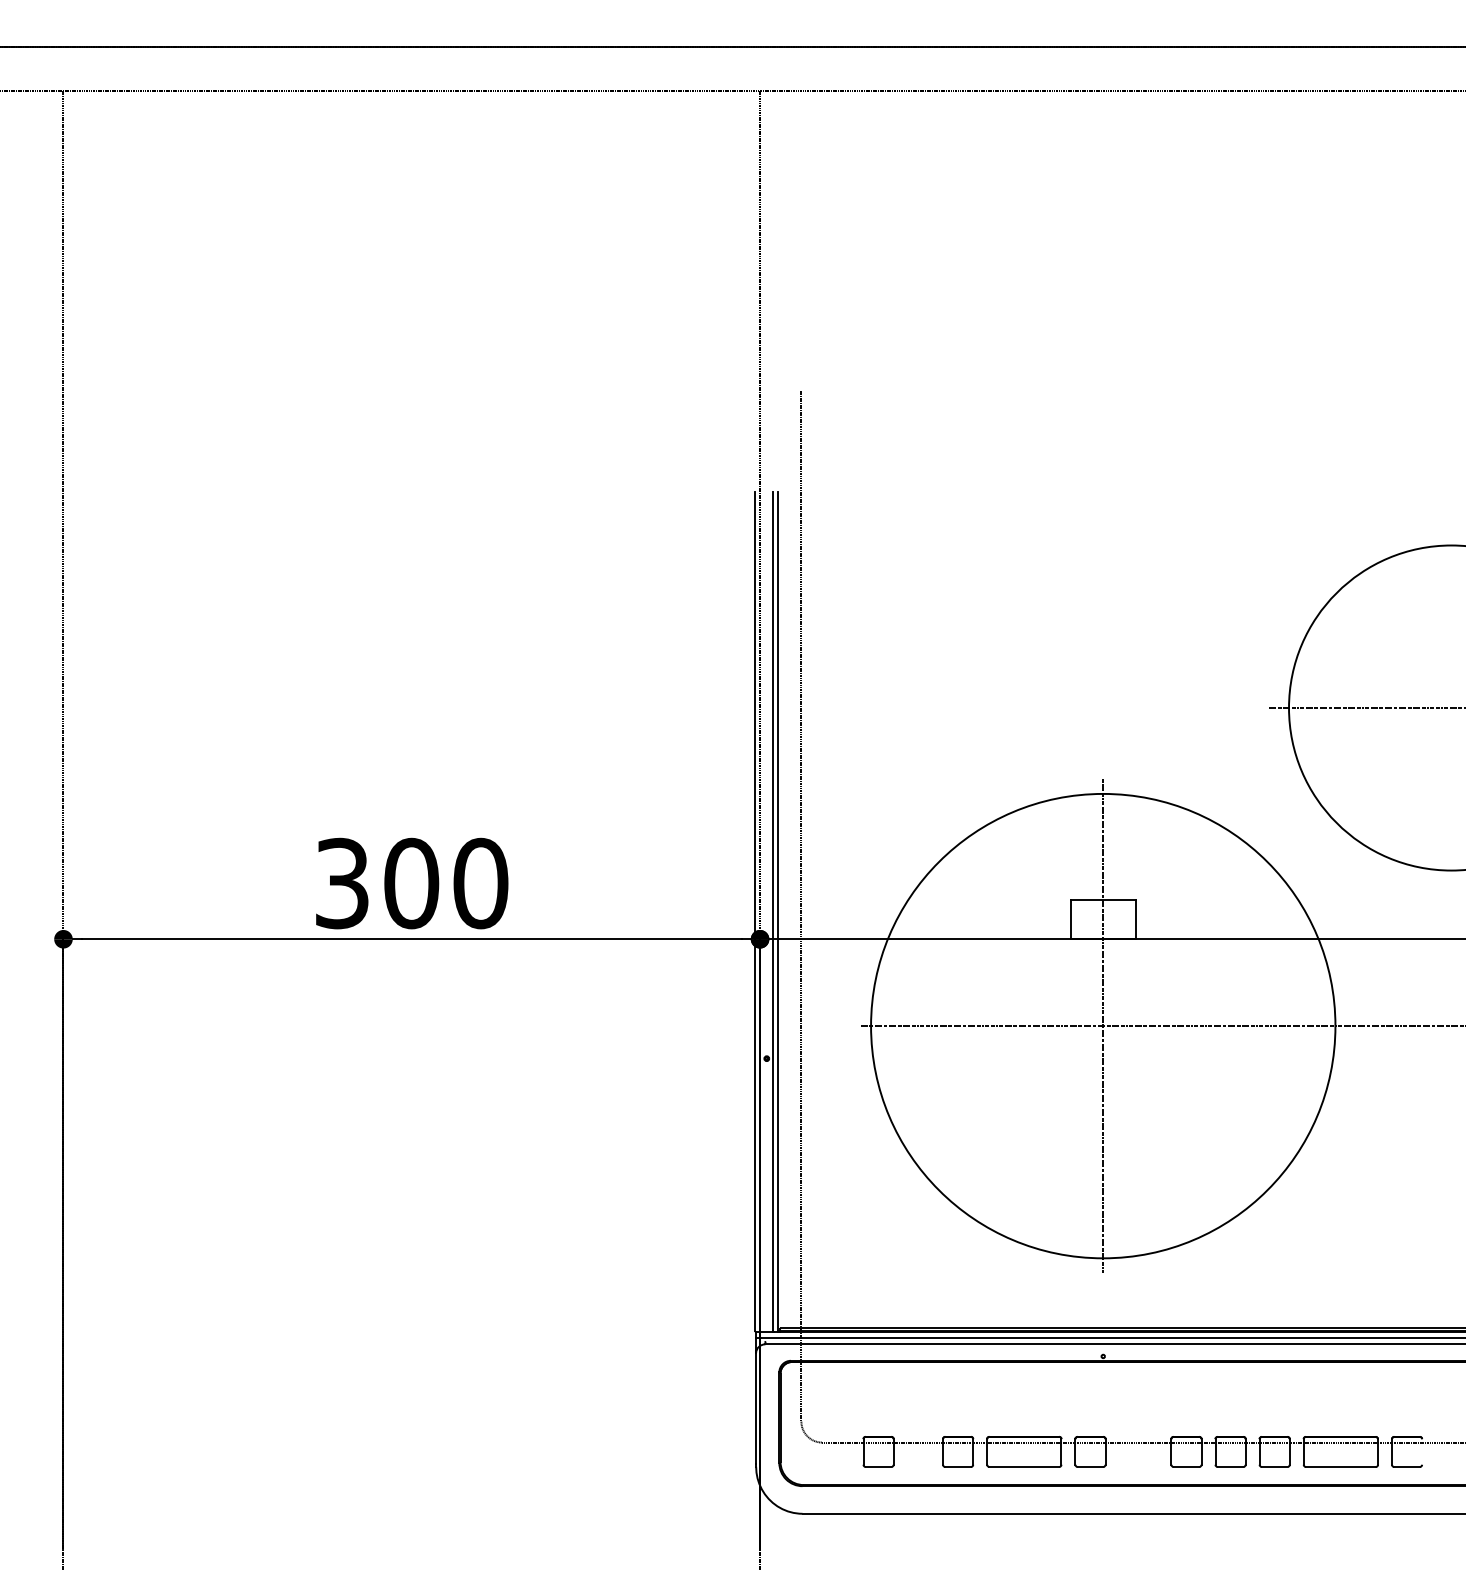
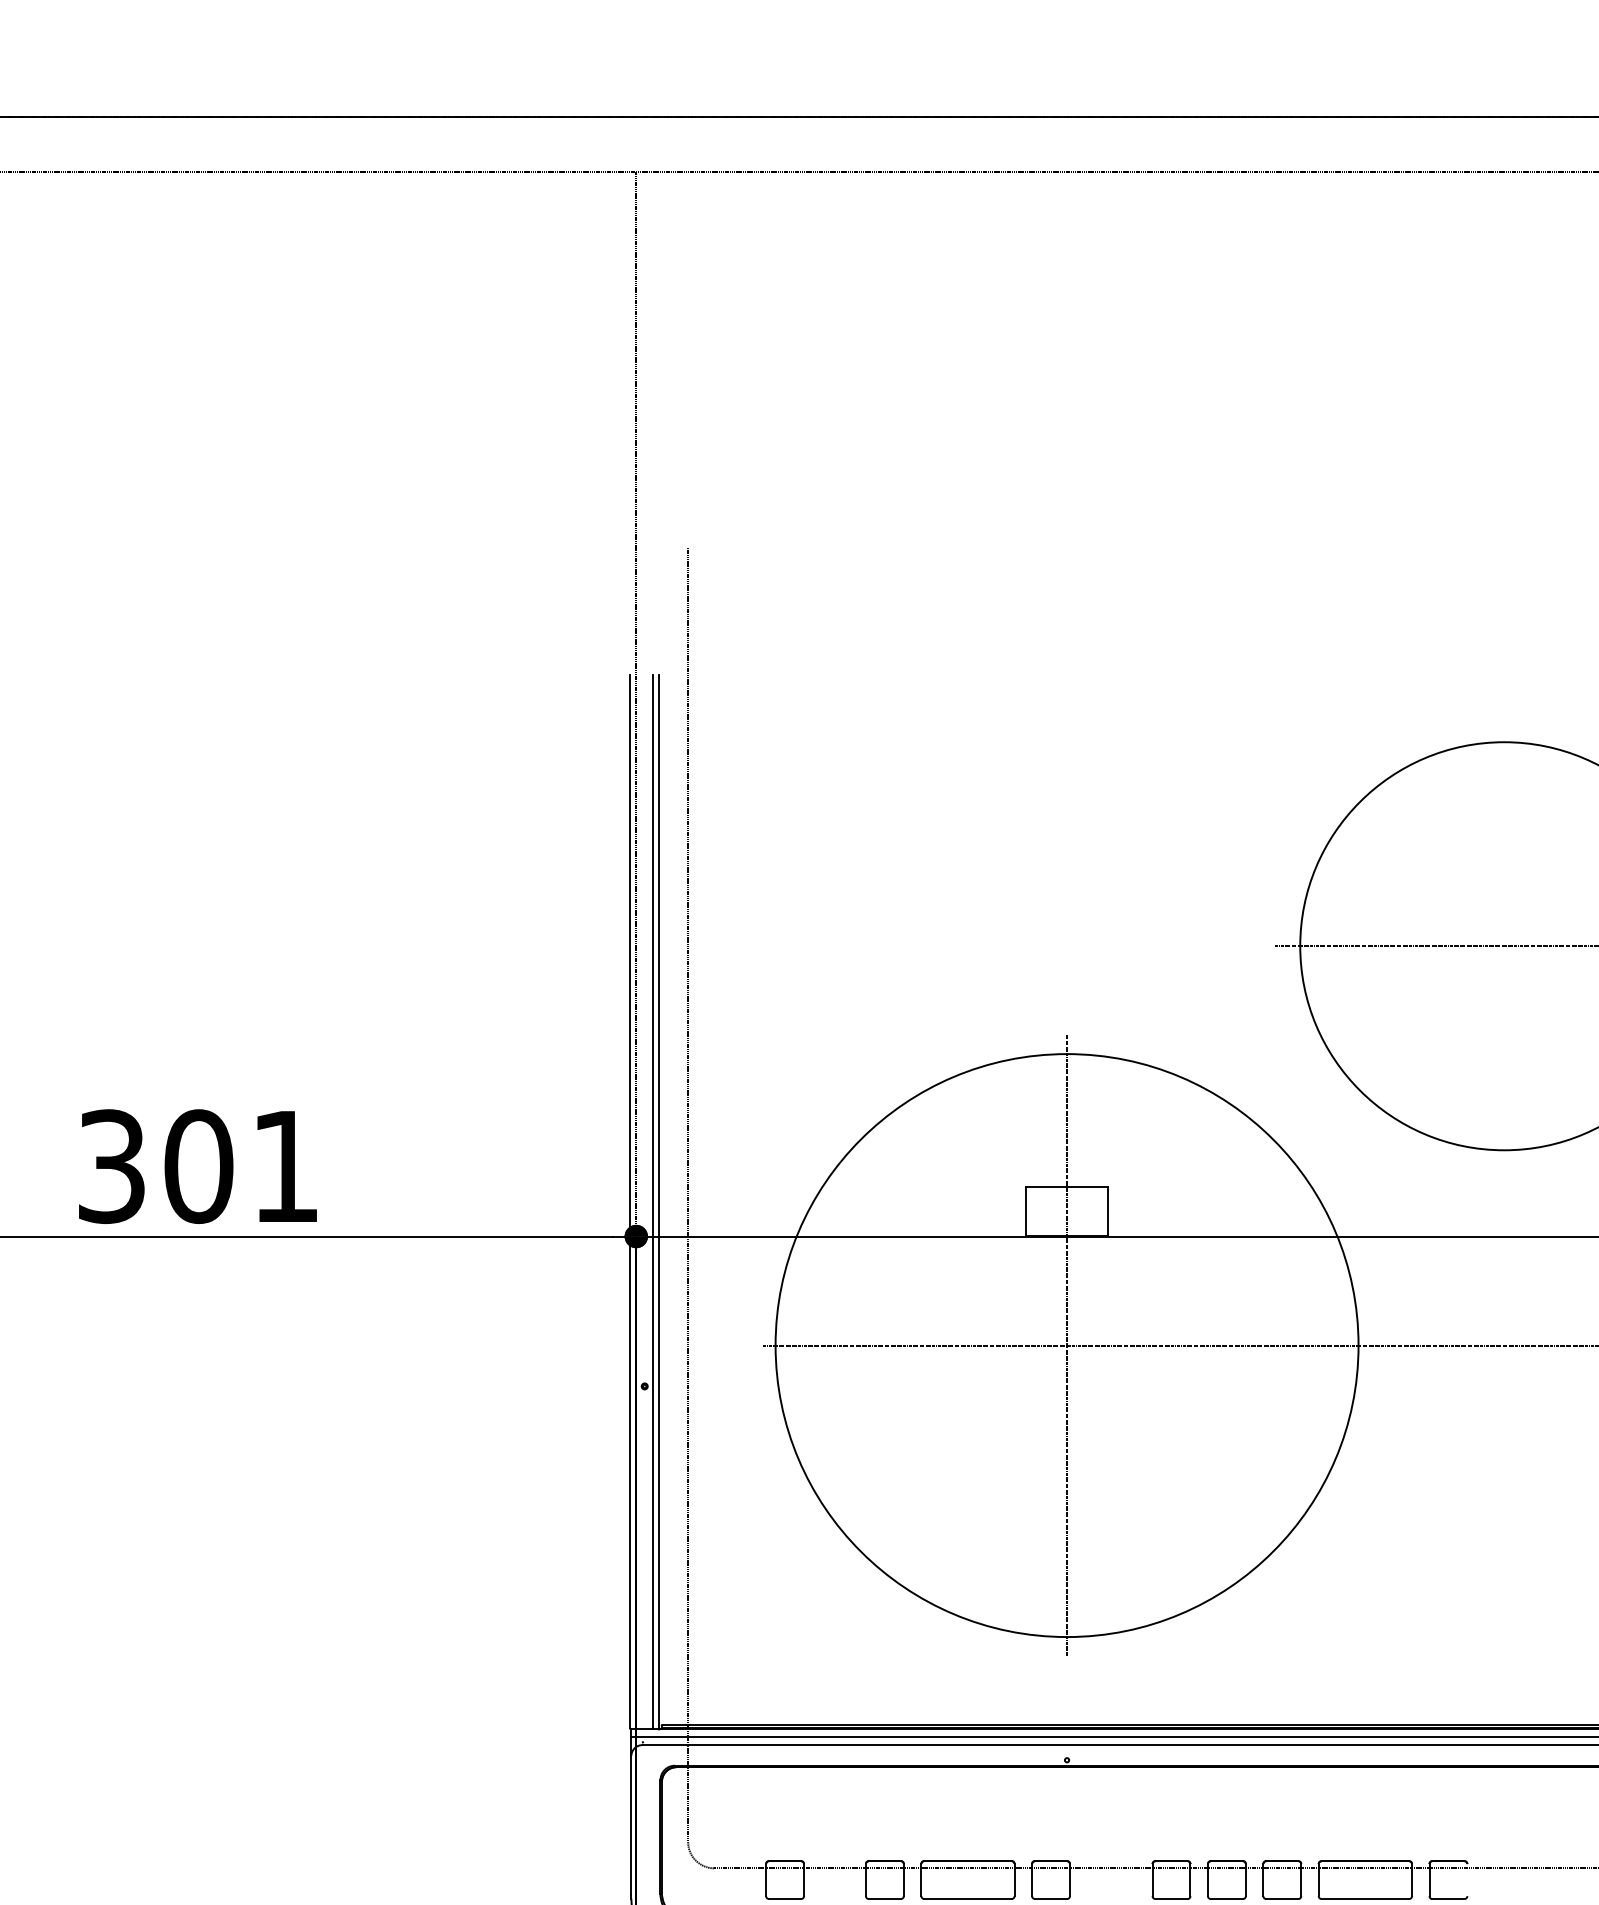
text: (480, 883) -> (285, 1166), 300 -> 301

